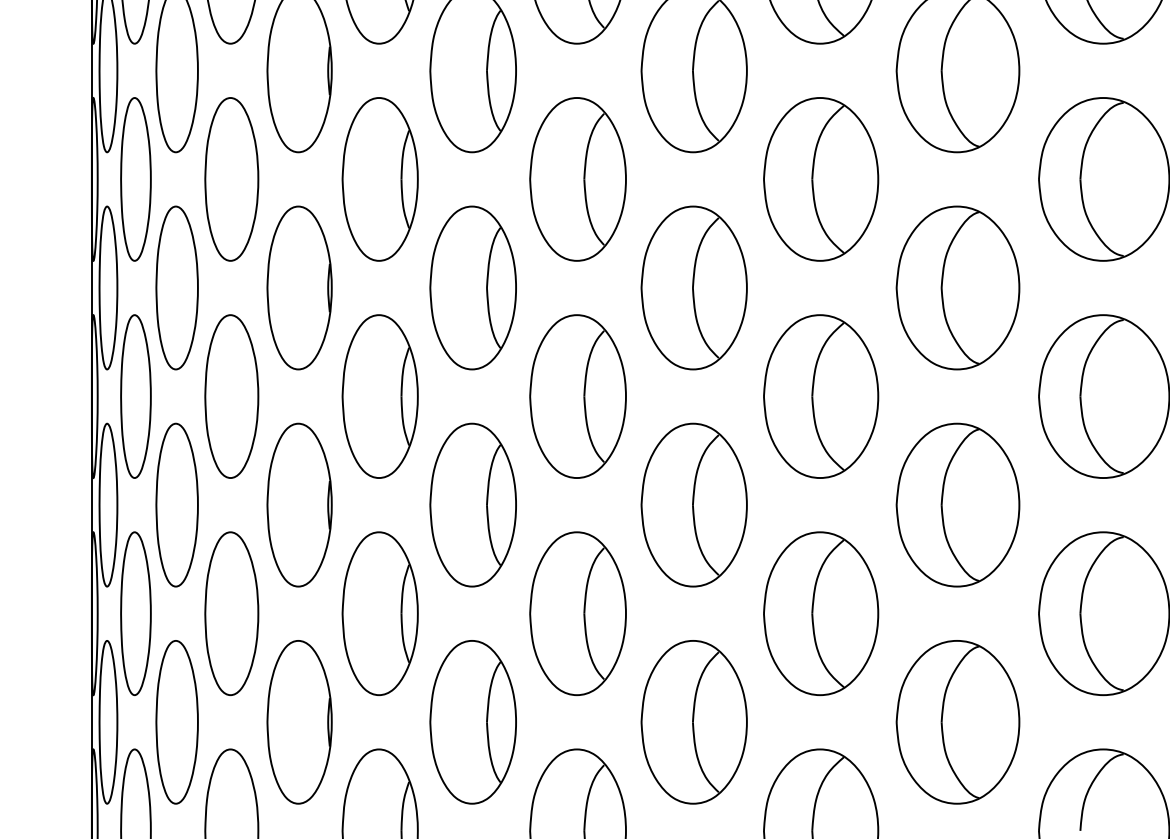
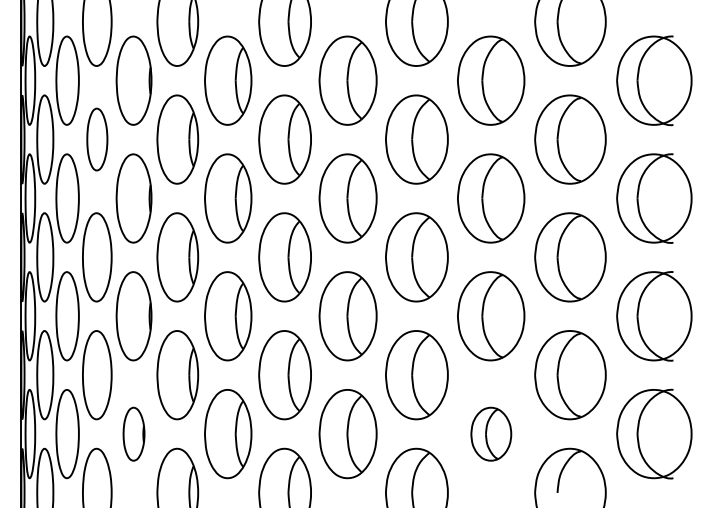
part: (232, 179) -> (97, 139), size x0.7
part: (298, 723) -> (133, 434), size x0.6
part: (958, 723) -> (491, 434), size x0.6

